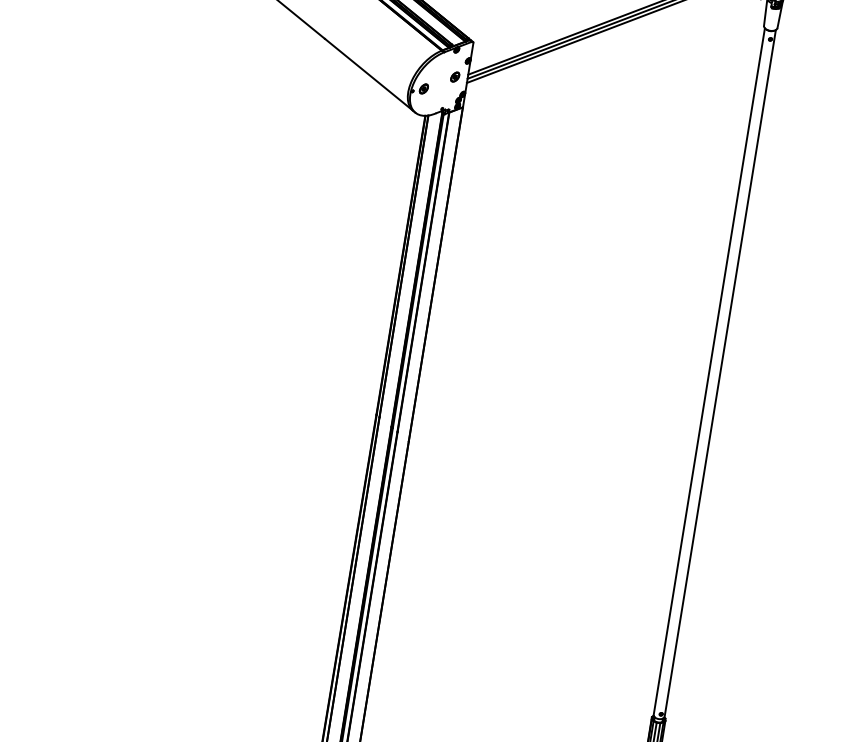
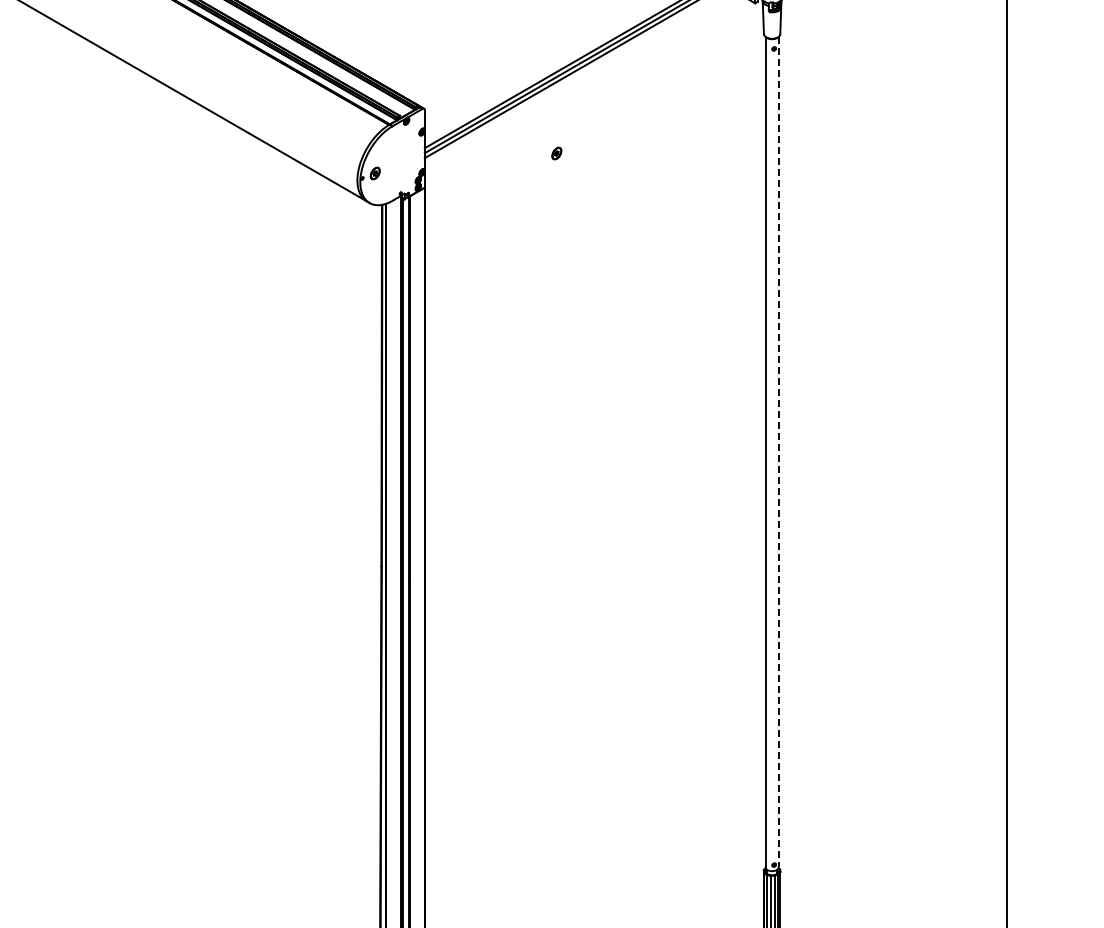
part: (454, 77) -> (556, 153), moved
line: (720, 373) -> (778, 452), solid -> dashed

